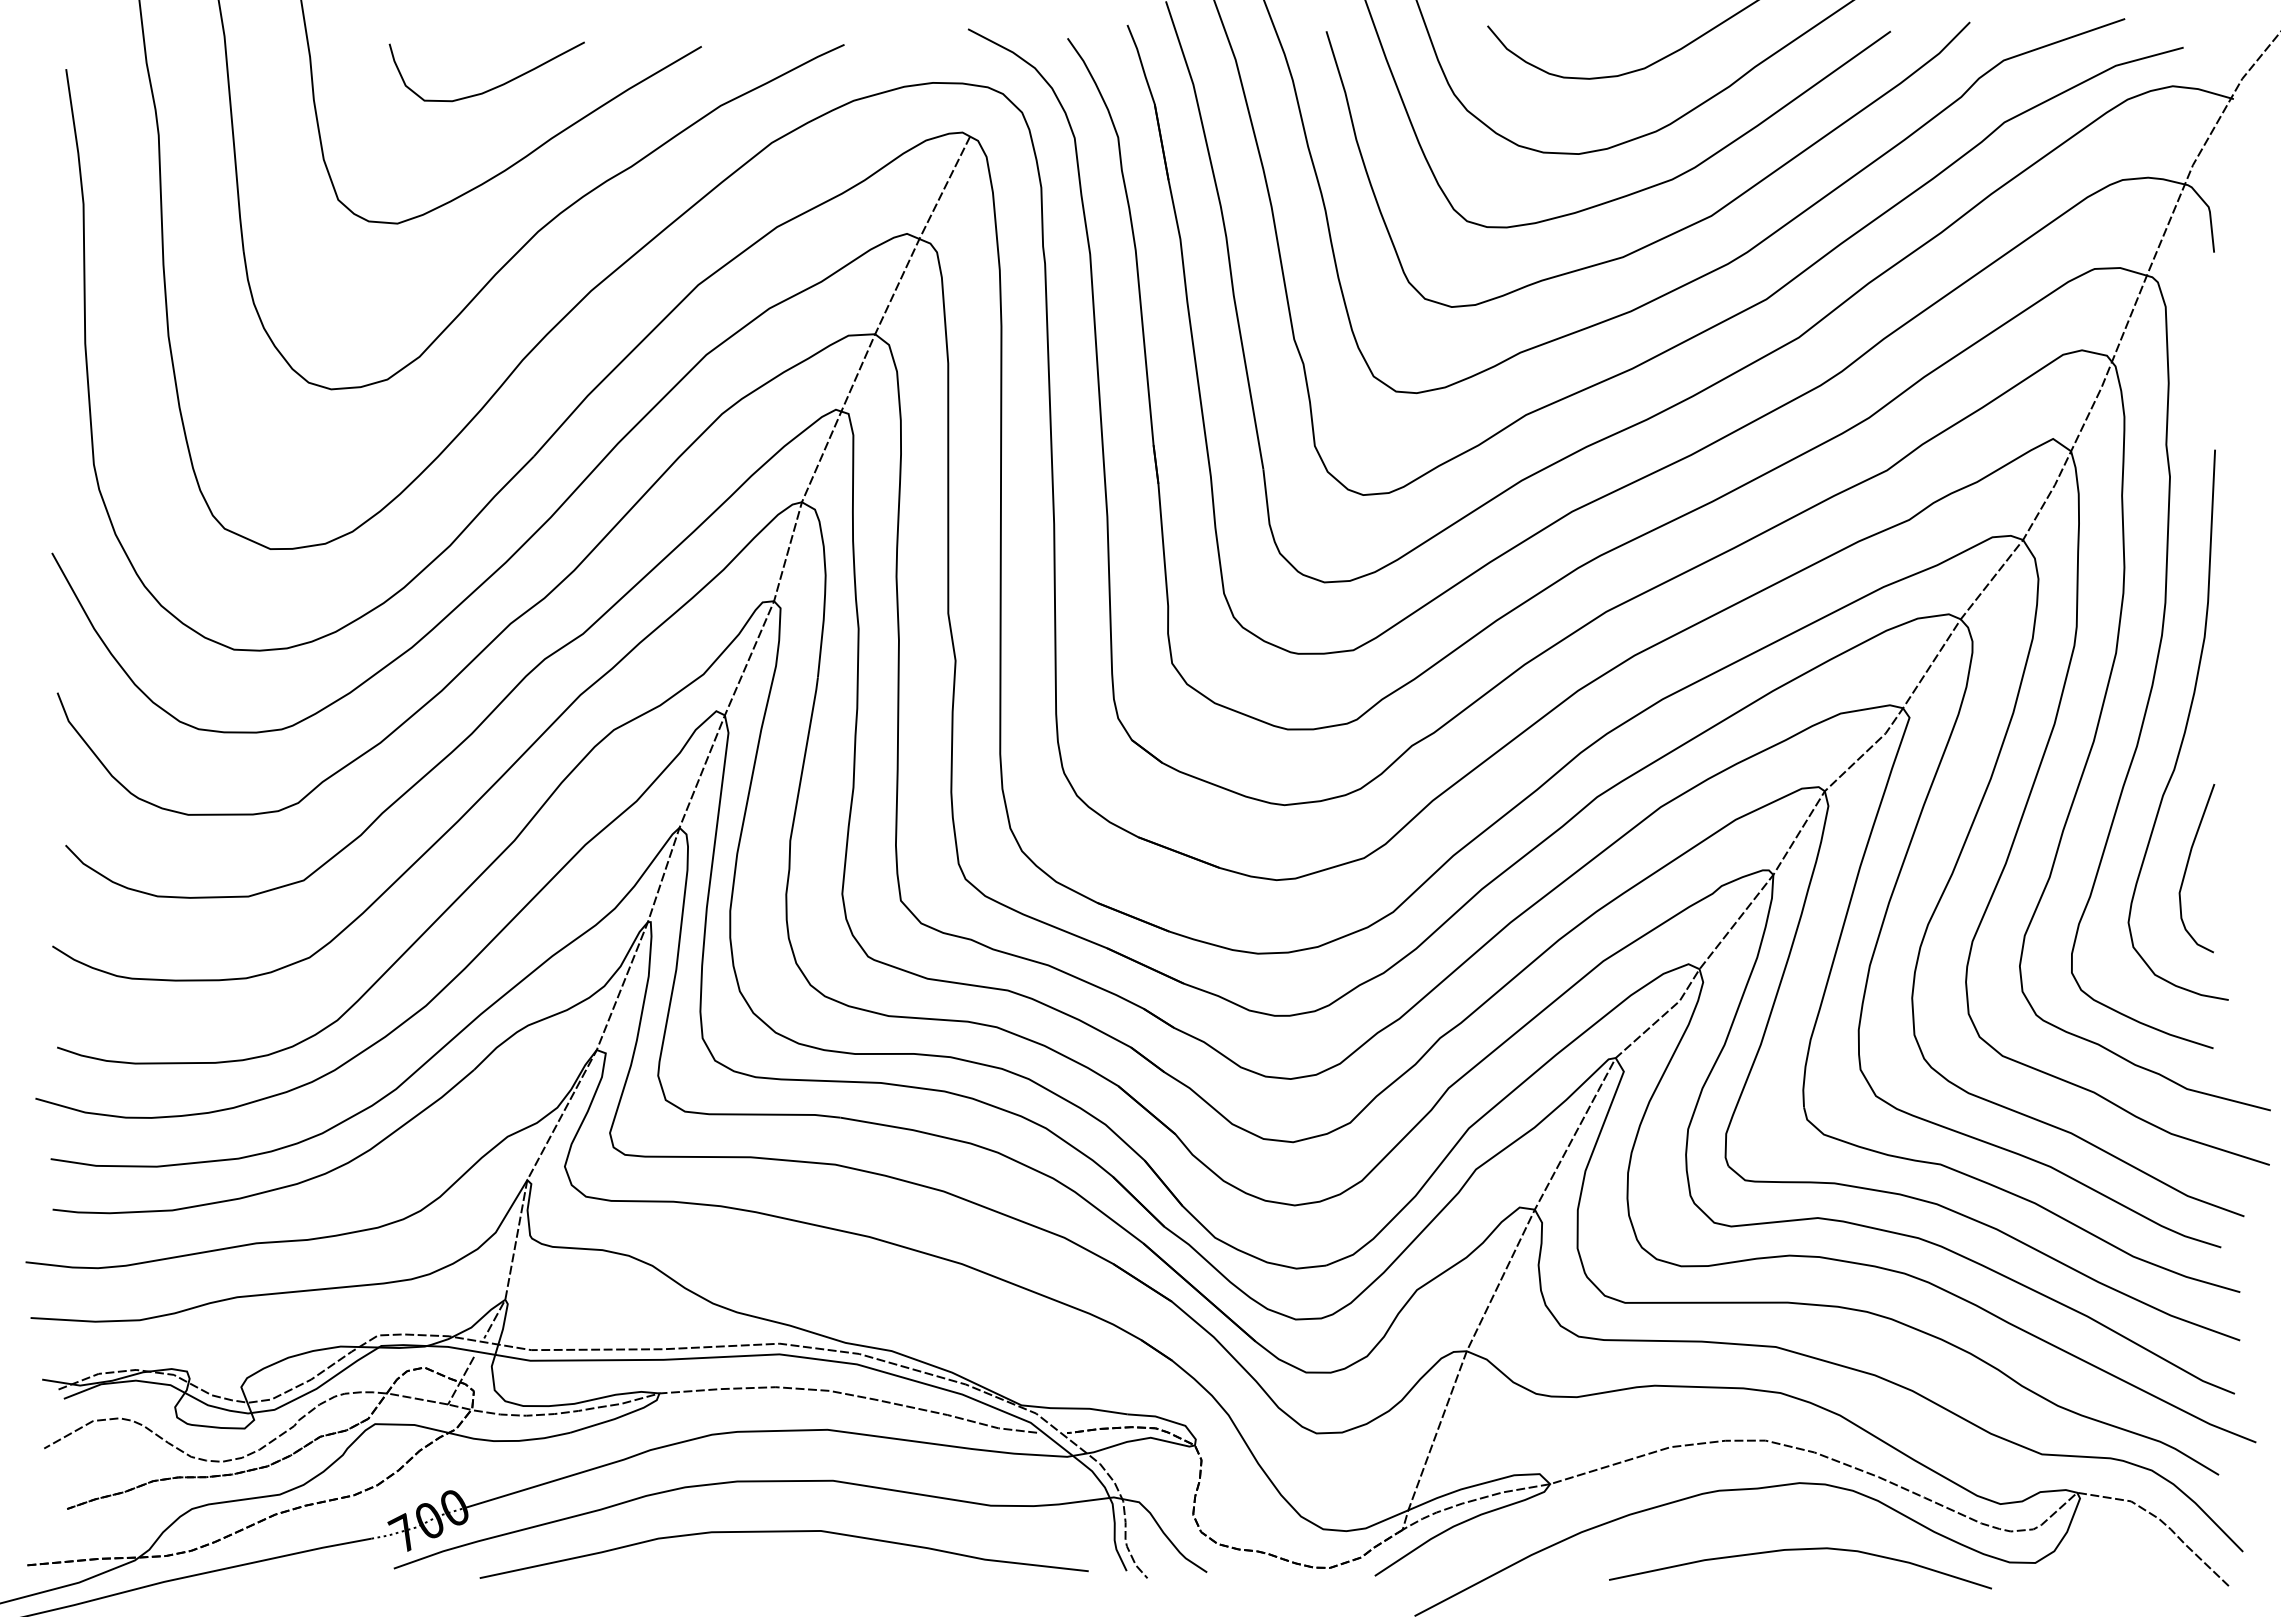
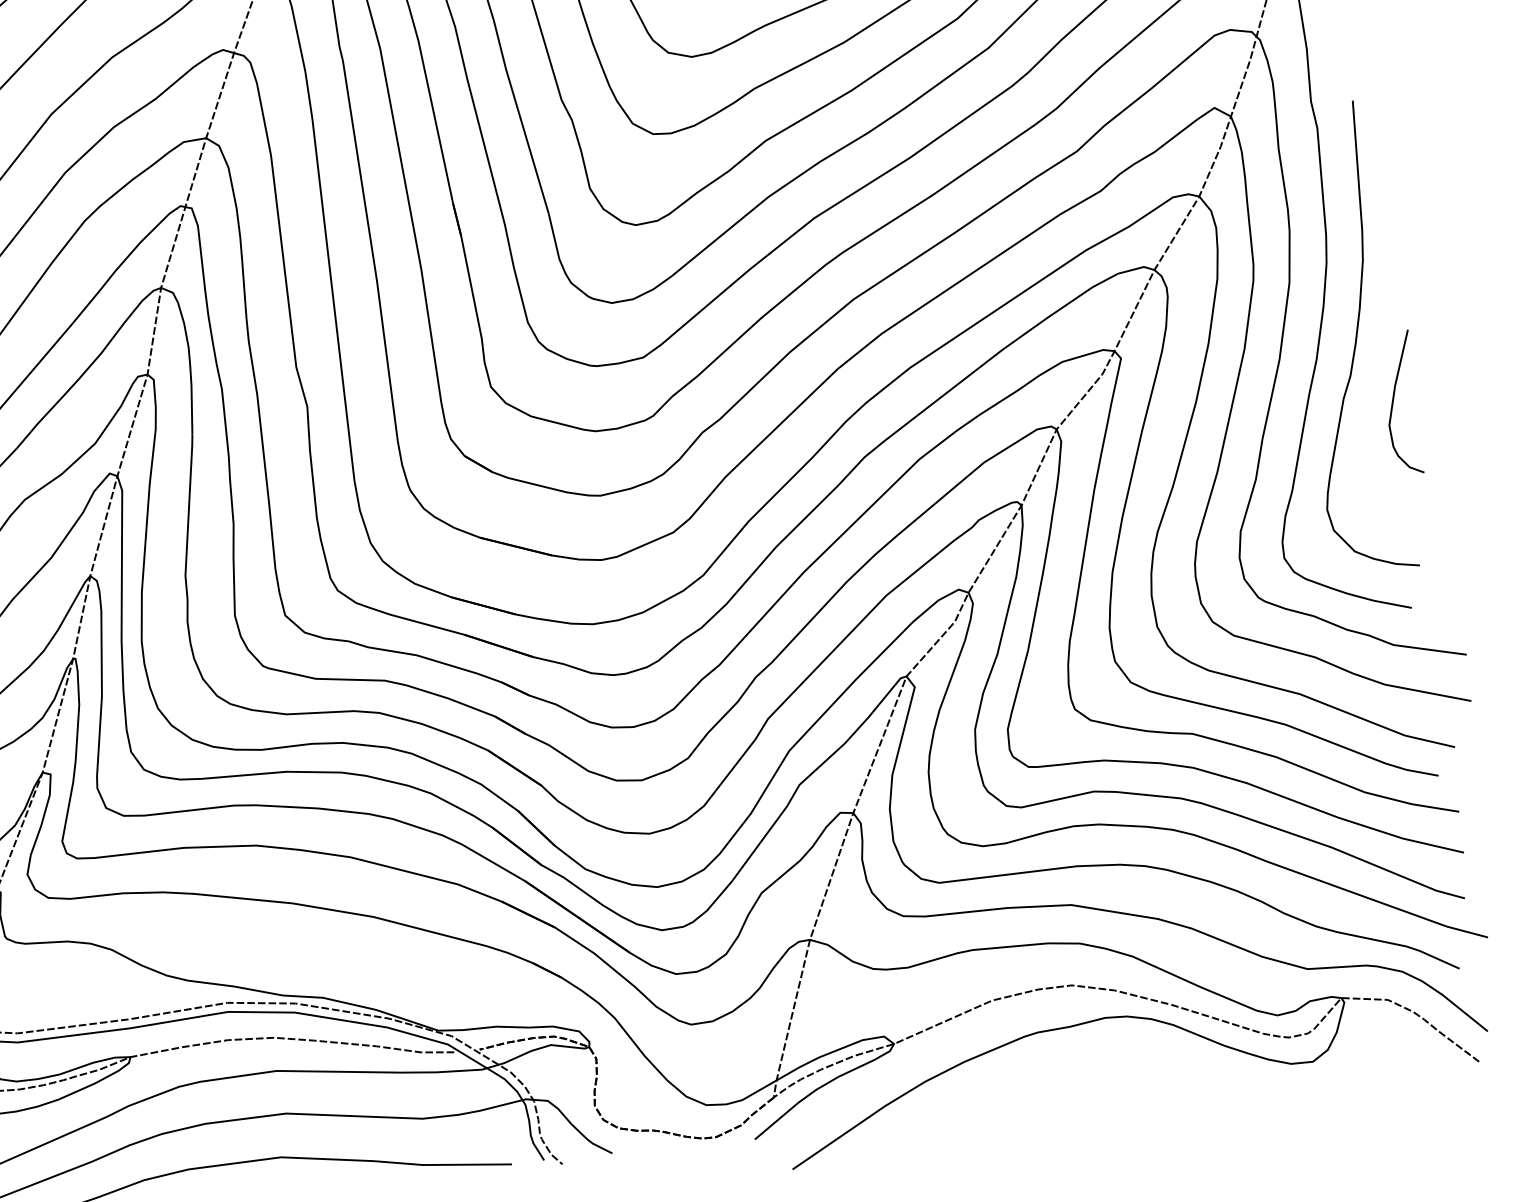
curve: (2188, 864) -> (1394, 400), moved
curve: (1800, 1550) -> (1112, 1074), removed

